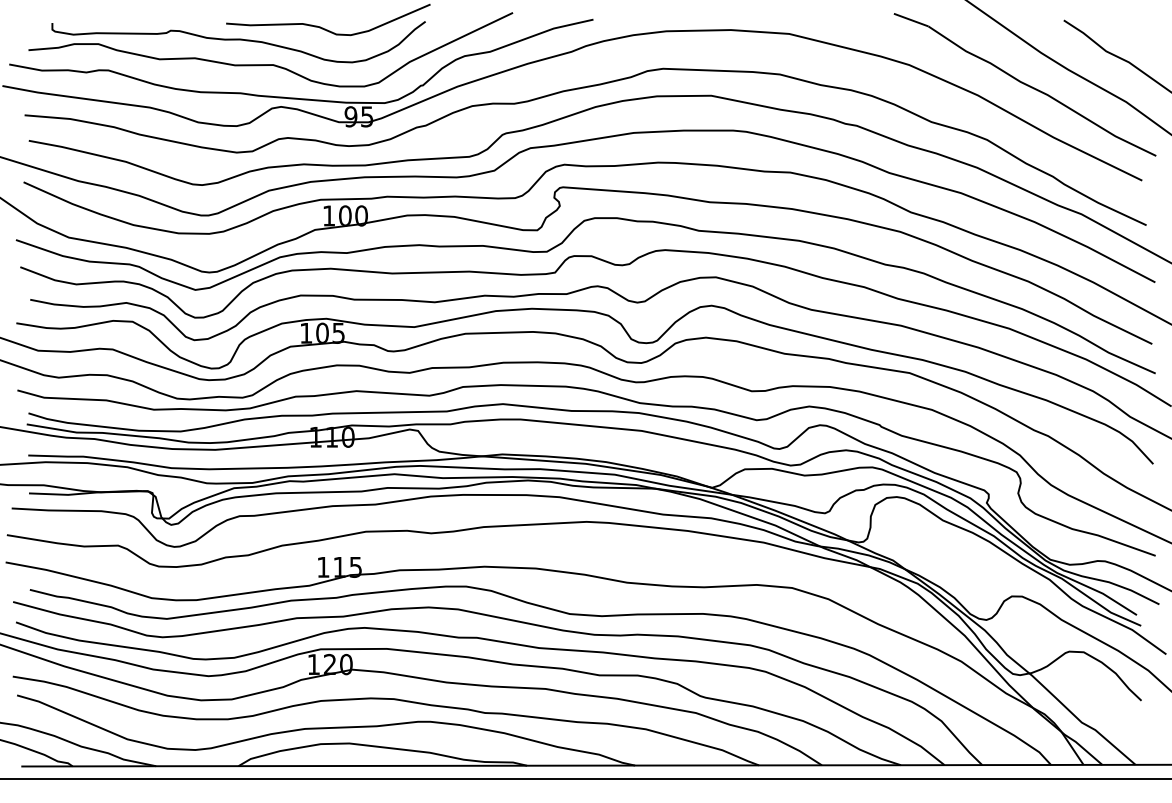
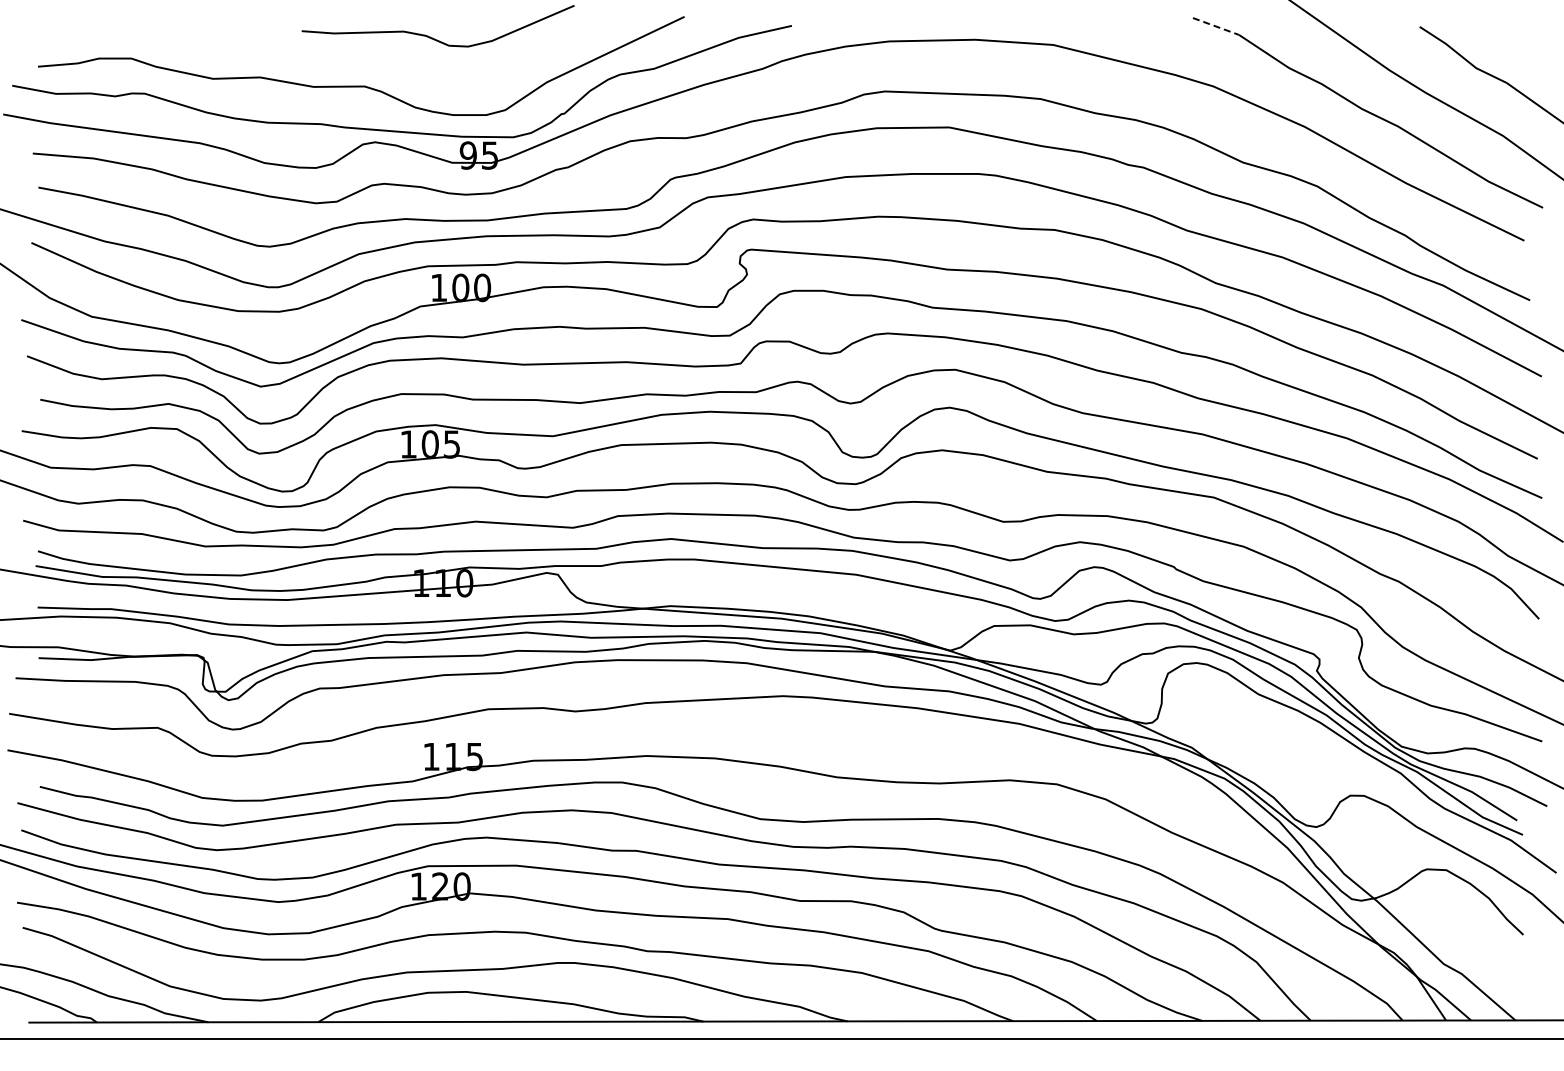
line: (910, 20) -> (1215, 26), solid -> dashed
curve: (238, 40) -> (318, 53), removed

